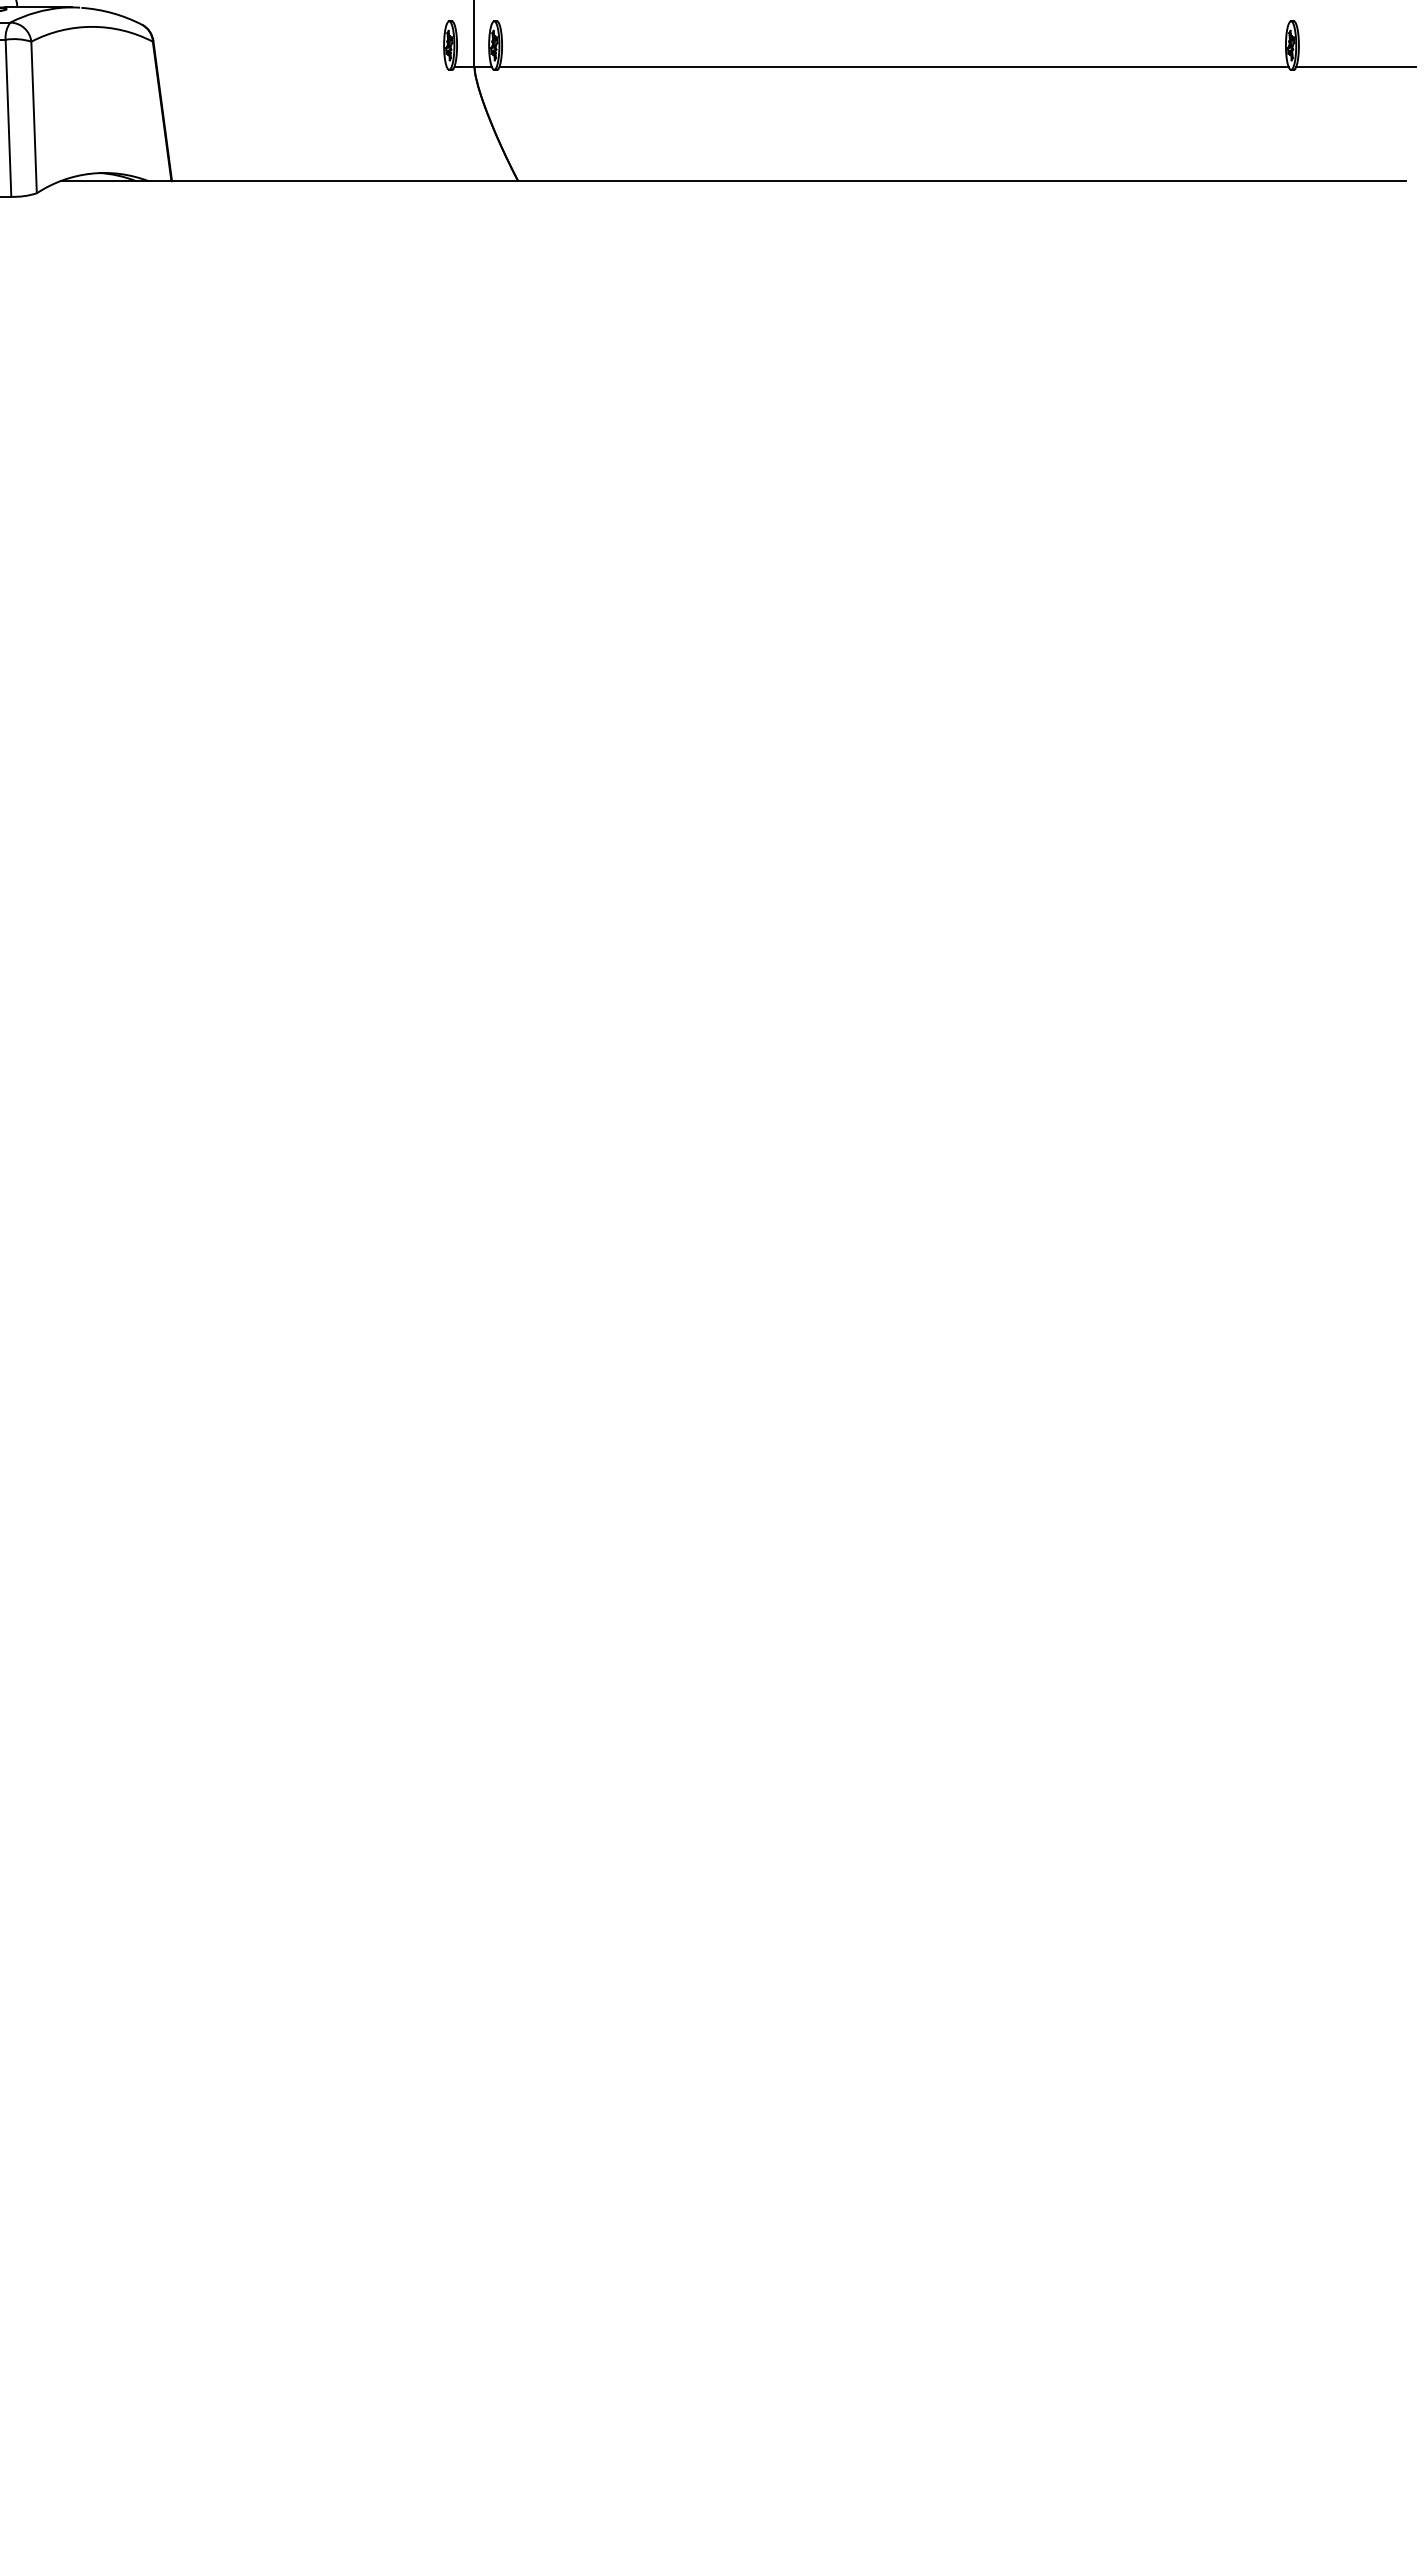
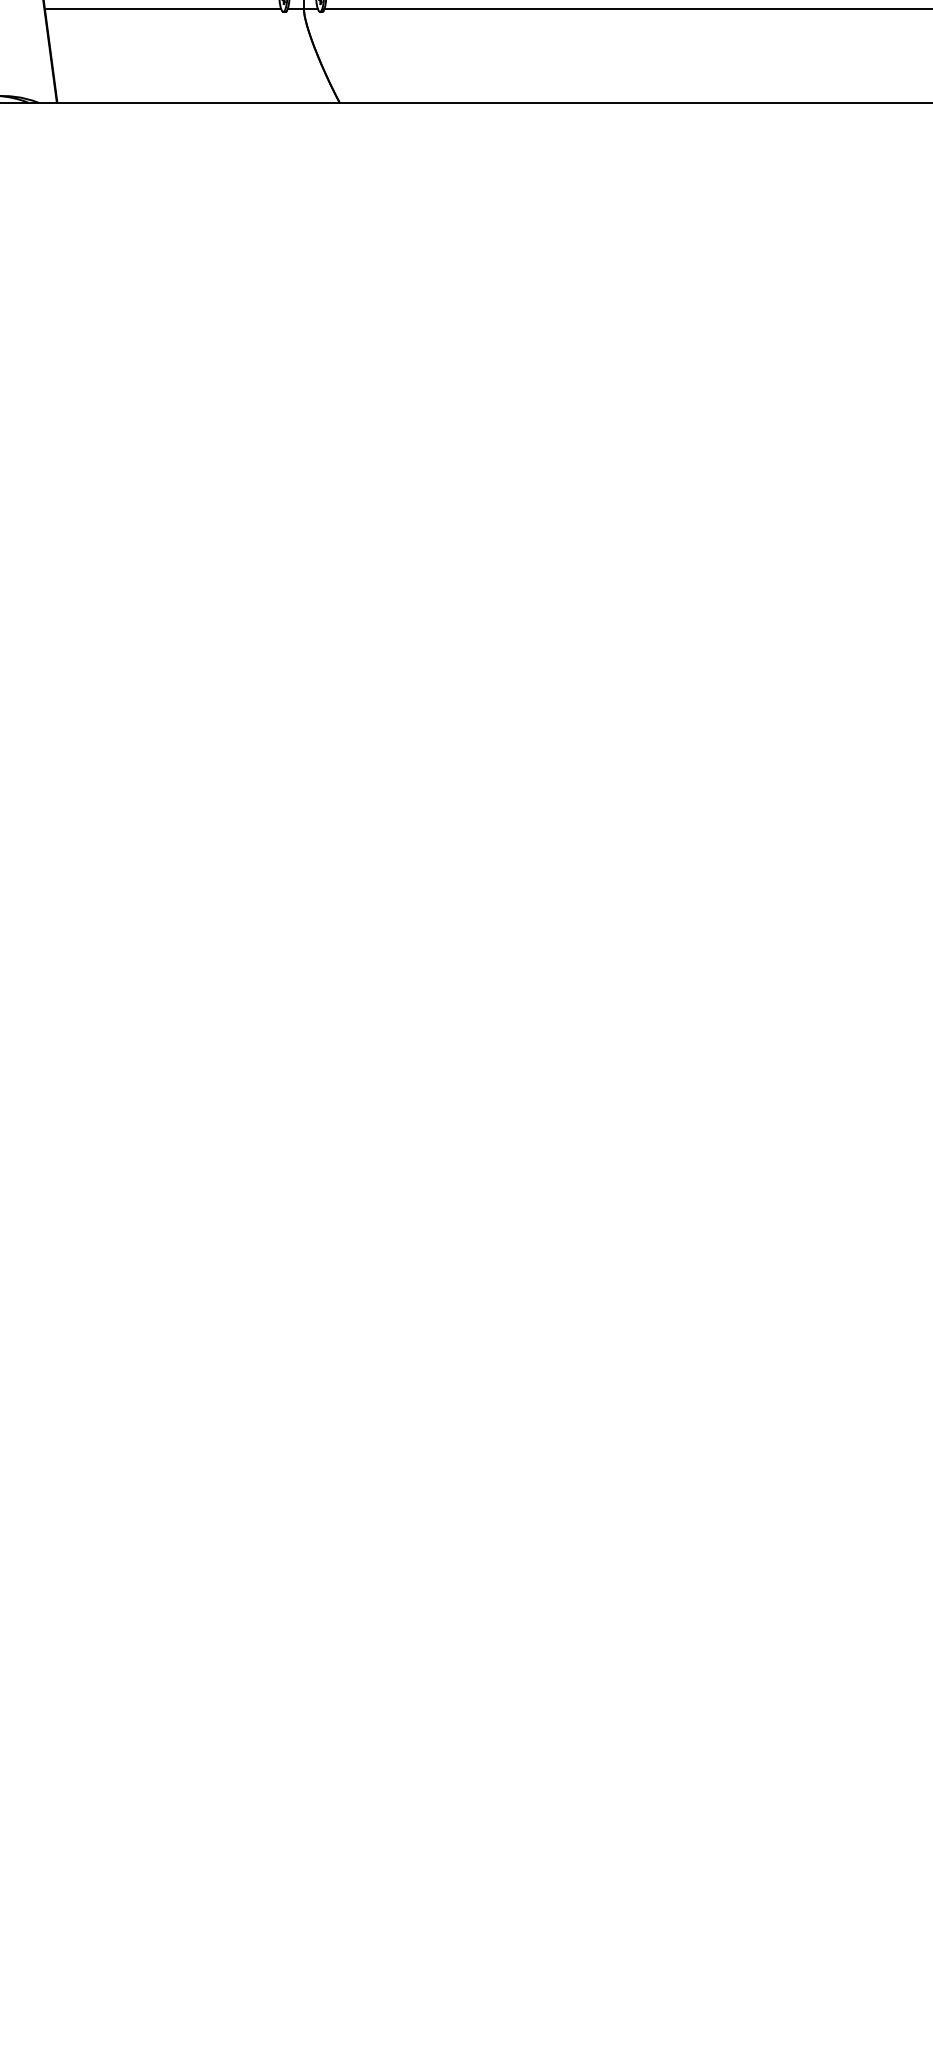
line: (301, 66) -> (162, 9), added

